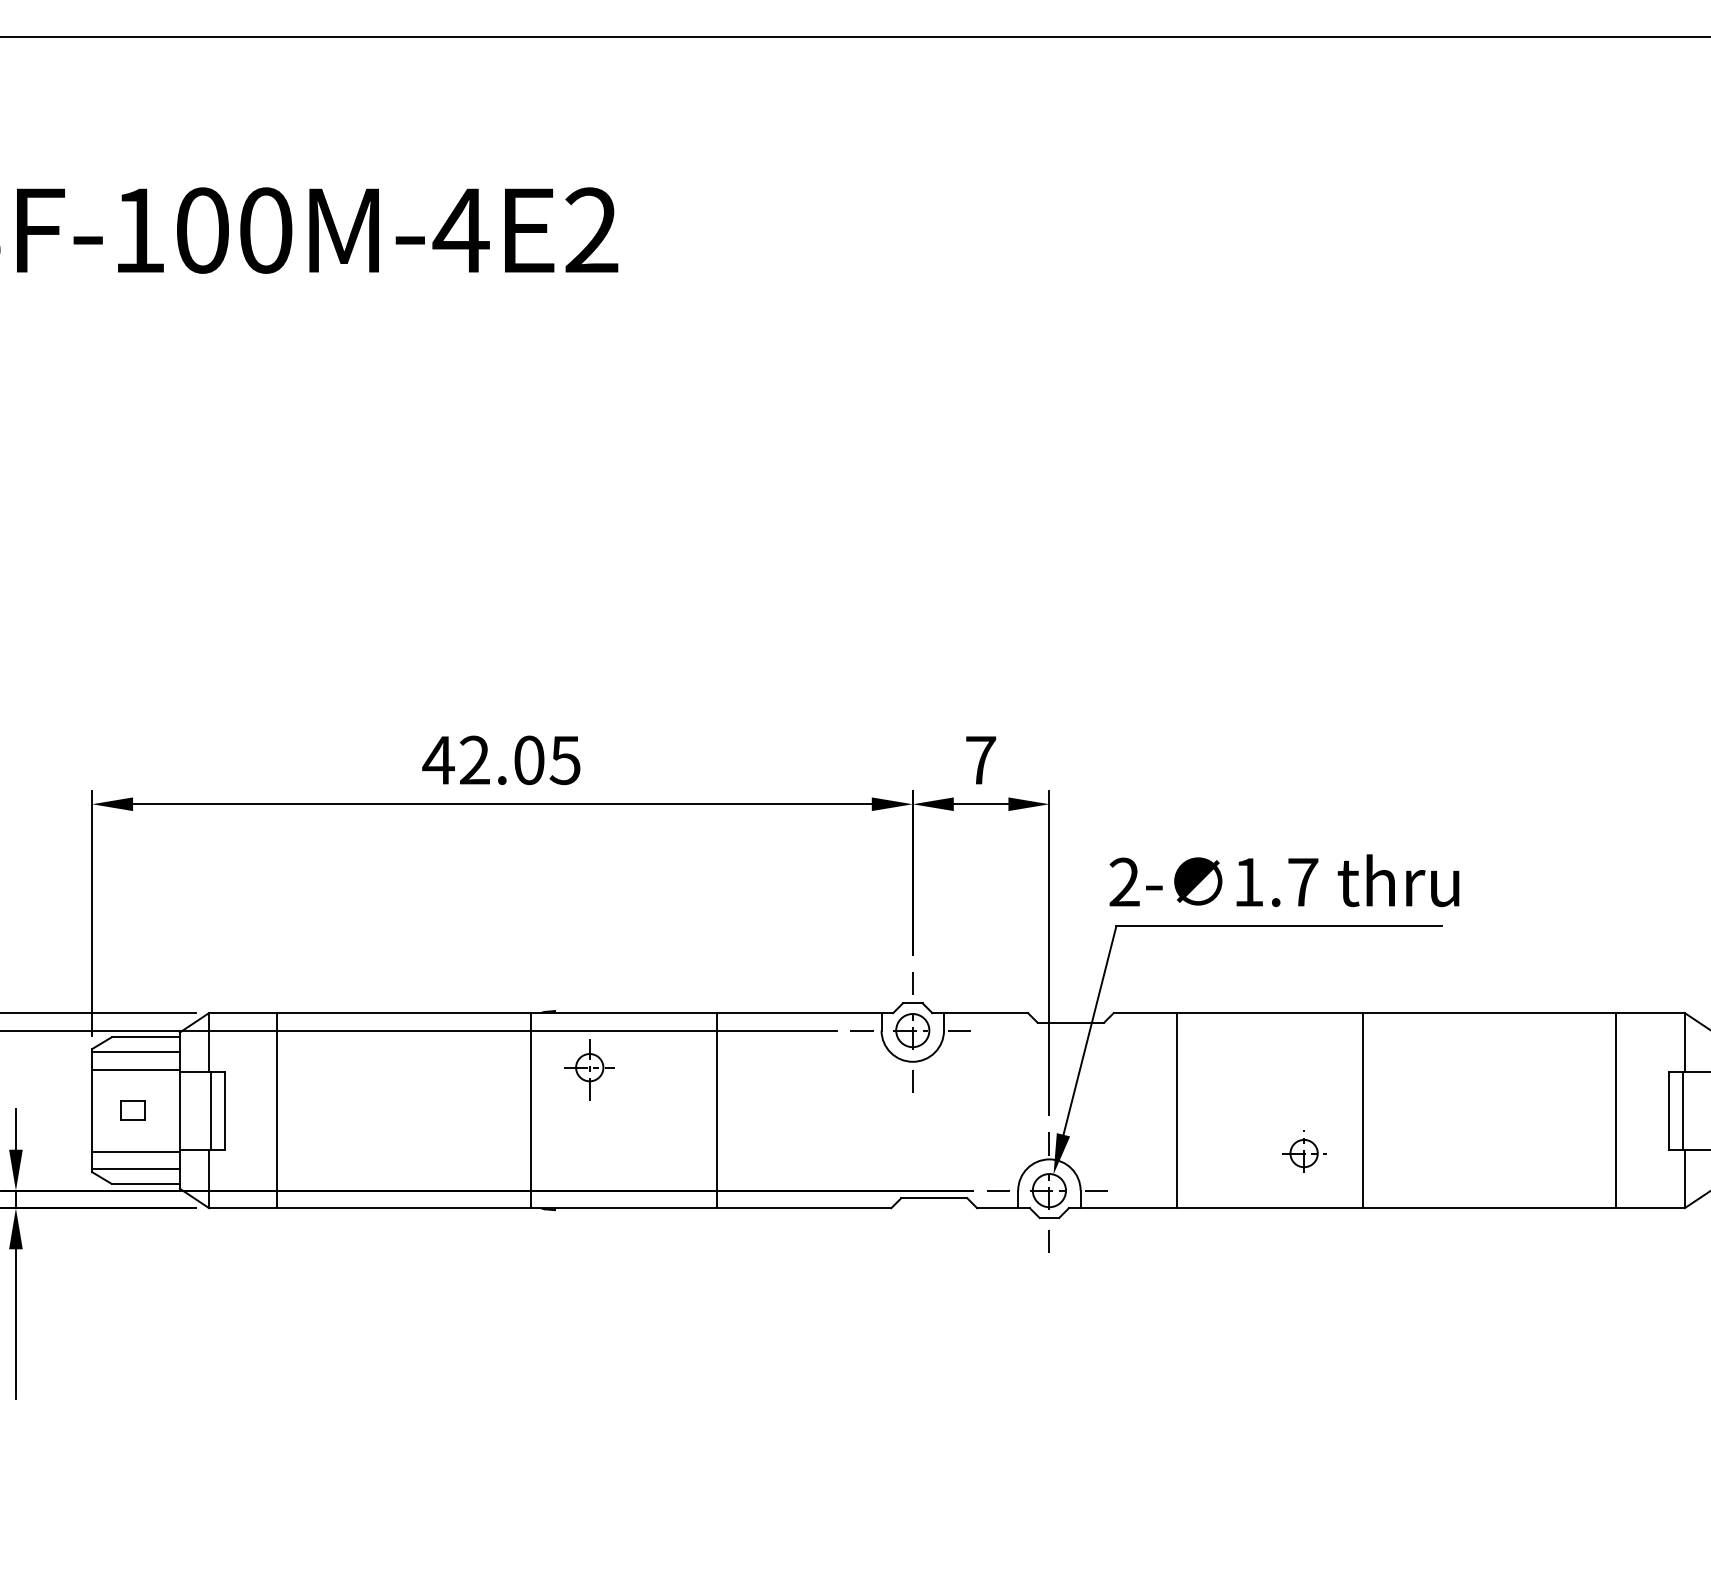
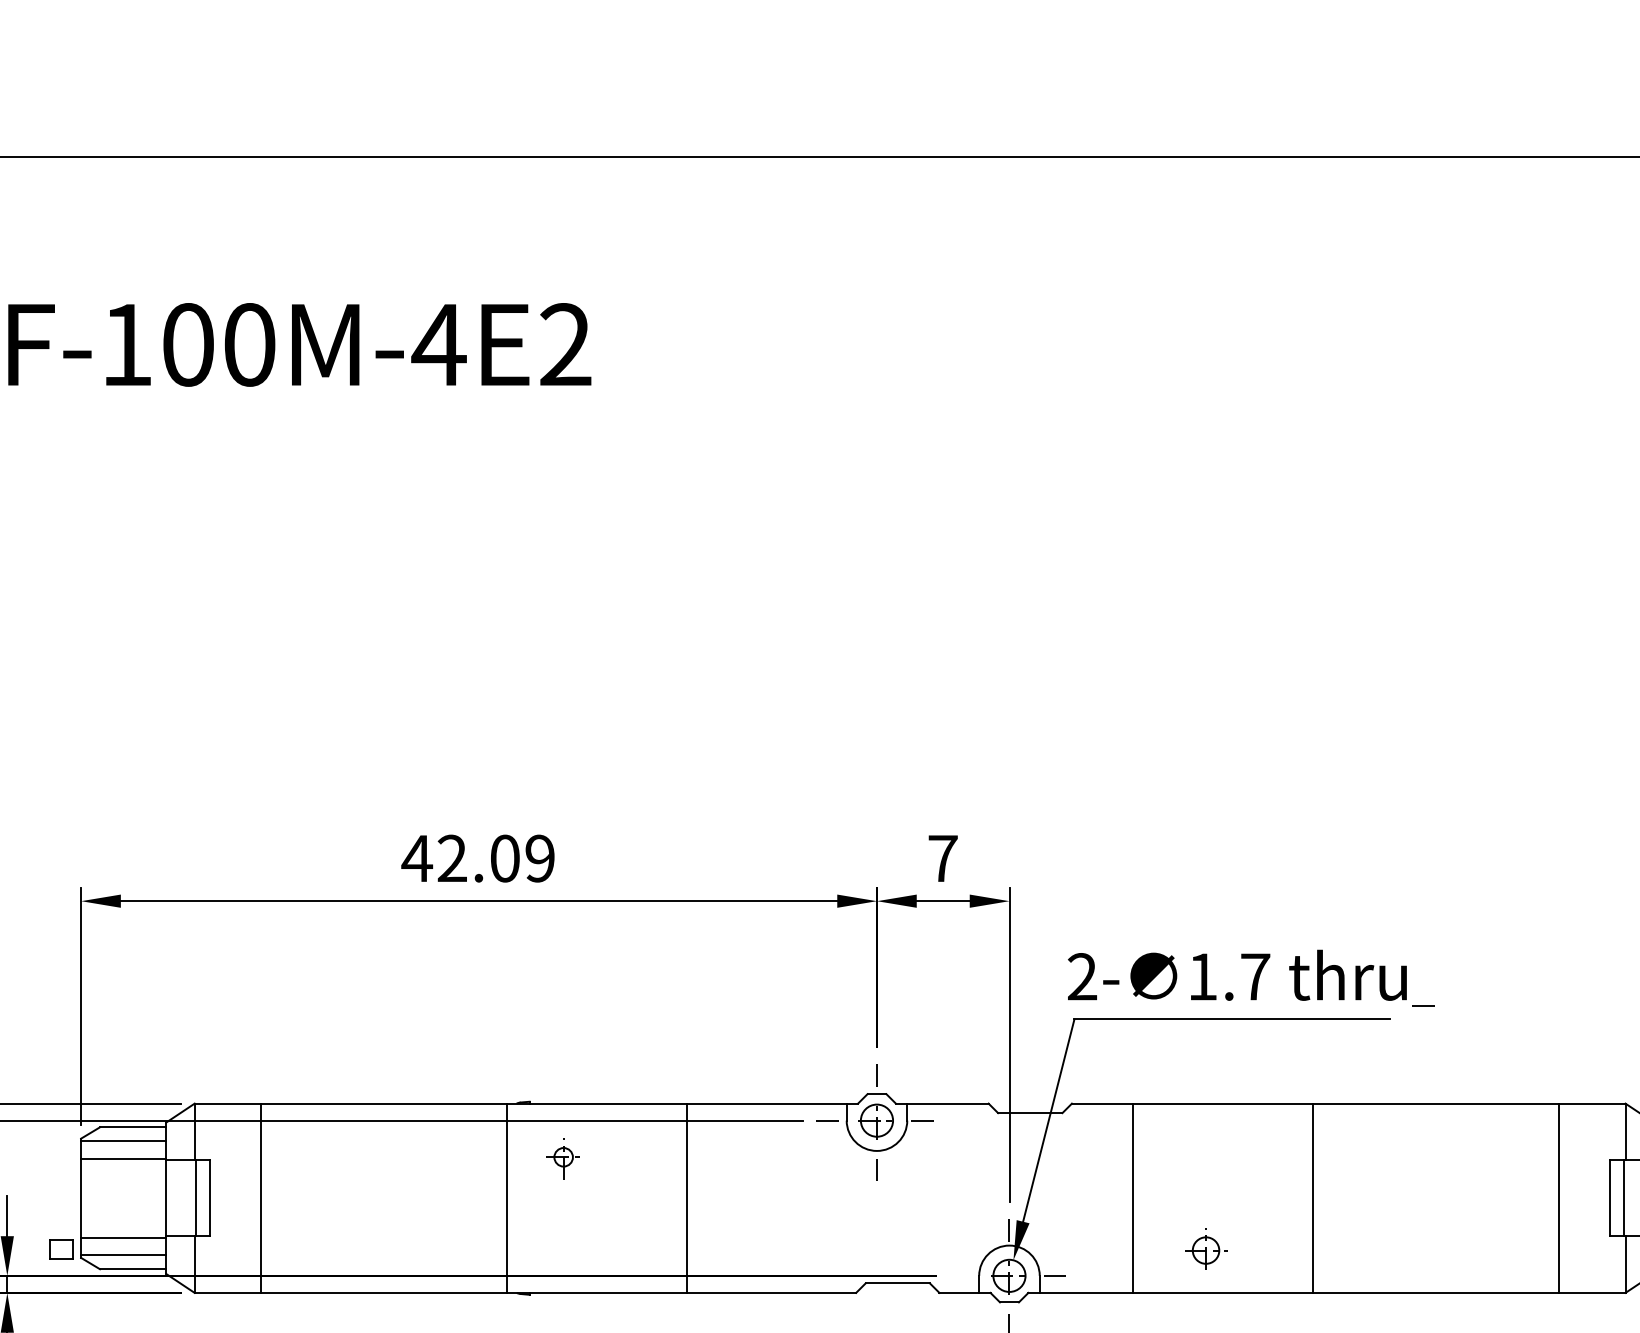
text: (564, 760) -> (539, 858), 42.05 -> 42.09
part: (589, 1069) -> (563, 1158), size x0.7
part: (132, 1110) -> (61, 1249), moved
part: (1304, 1151) -> (1206, 1248), moved
line: (998, 1190) -> (1423, 1006), moved

